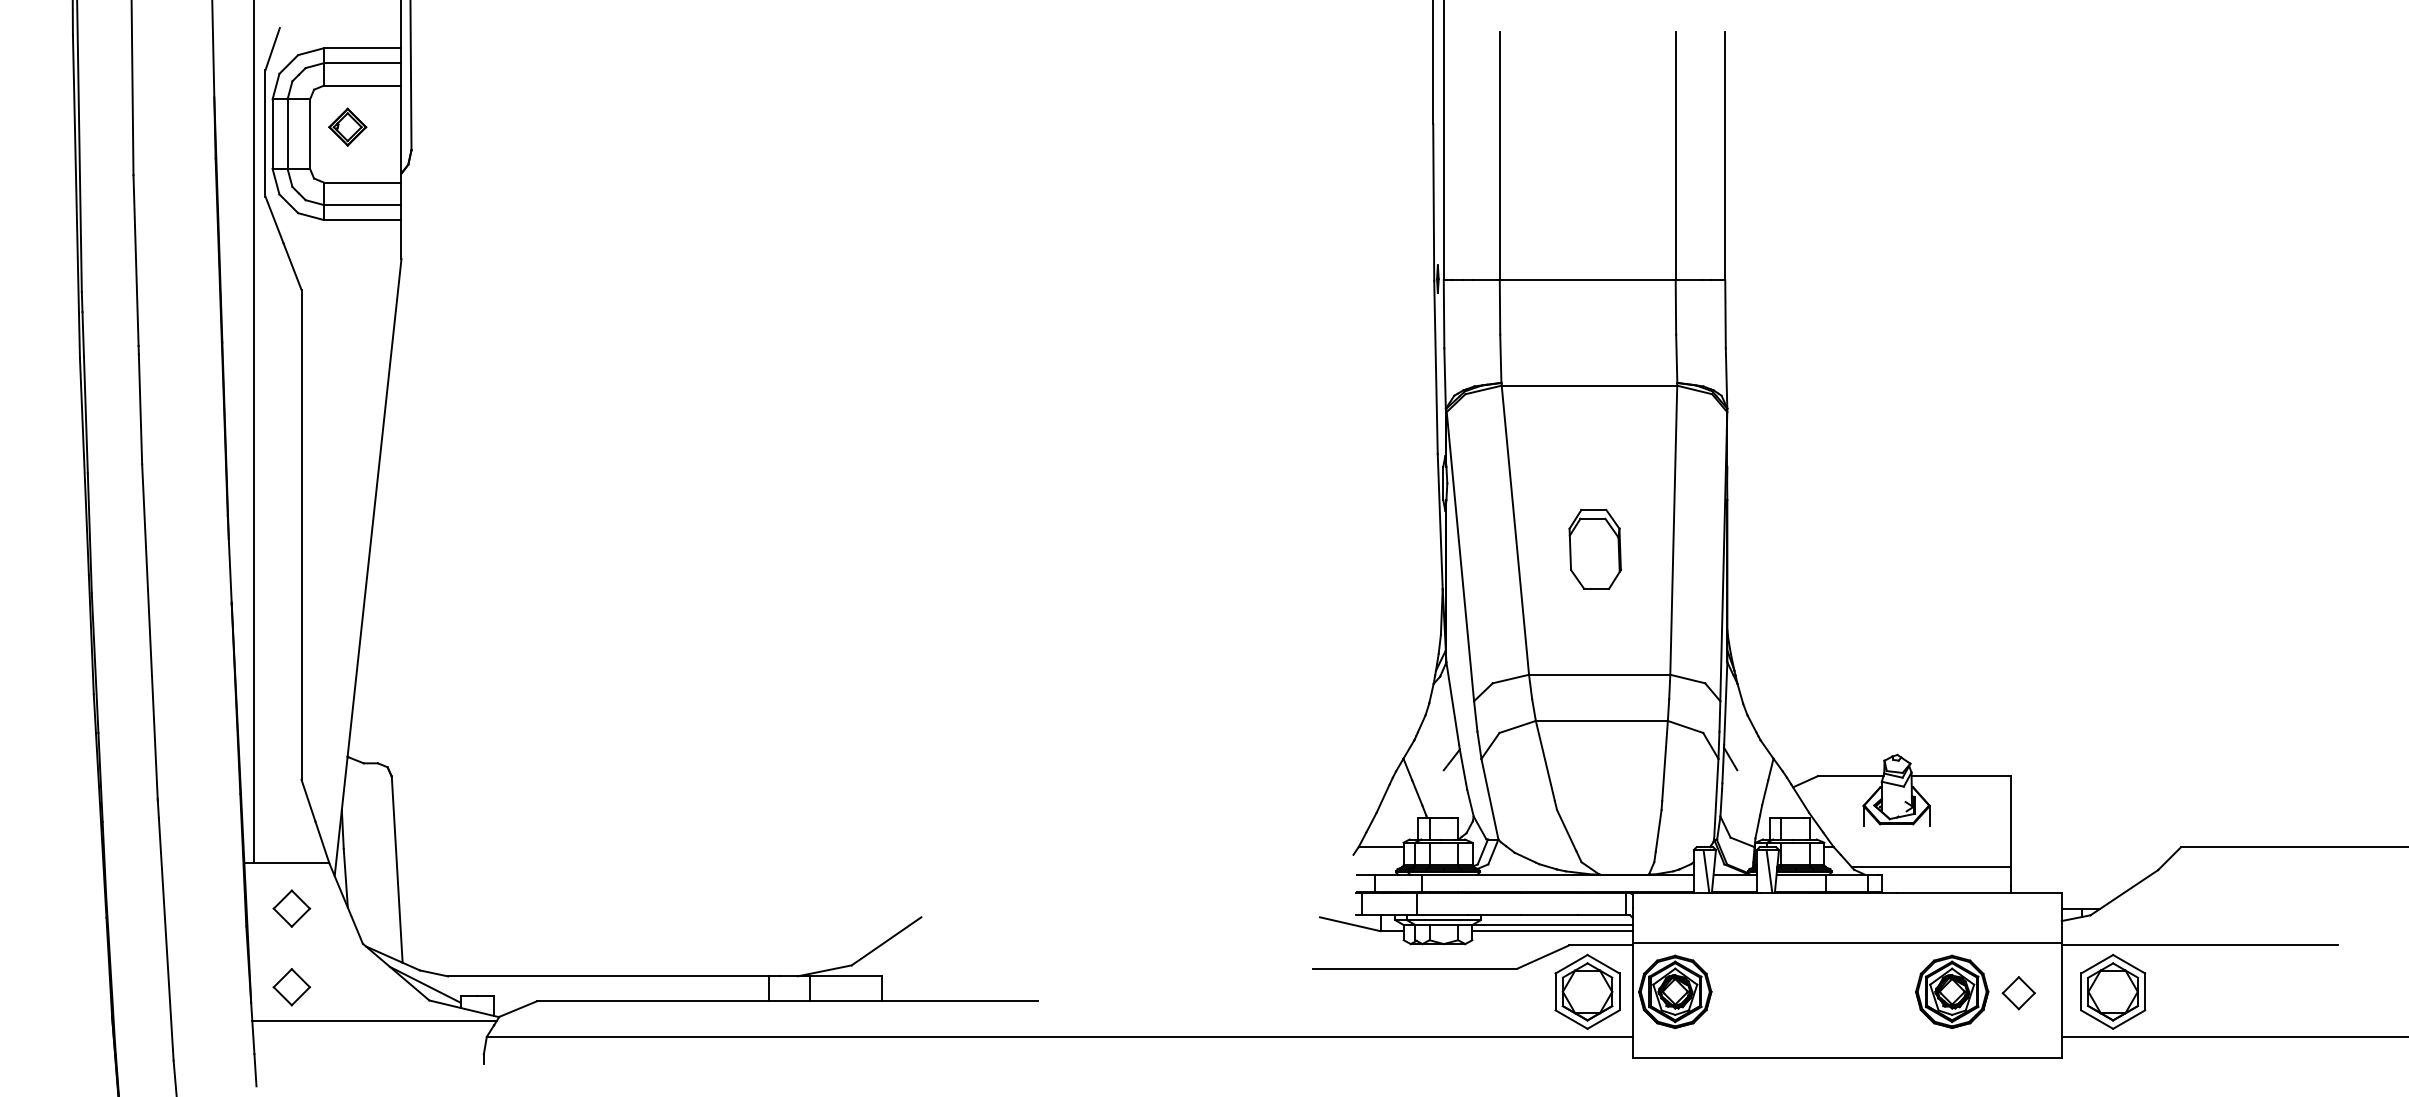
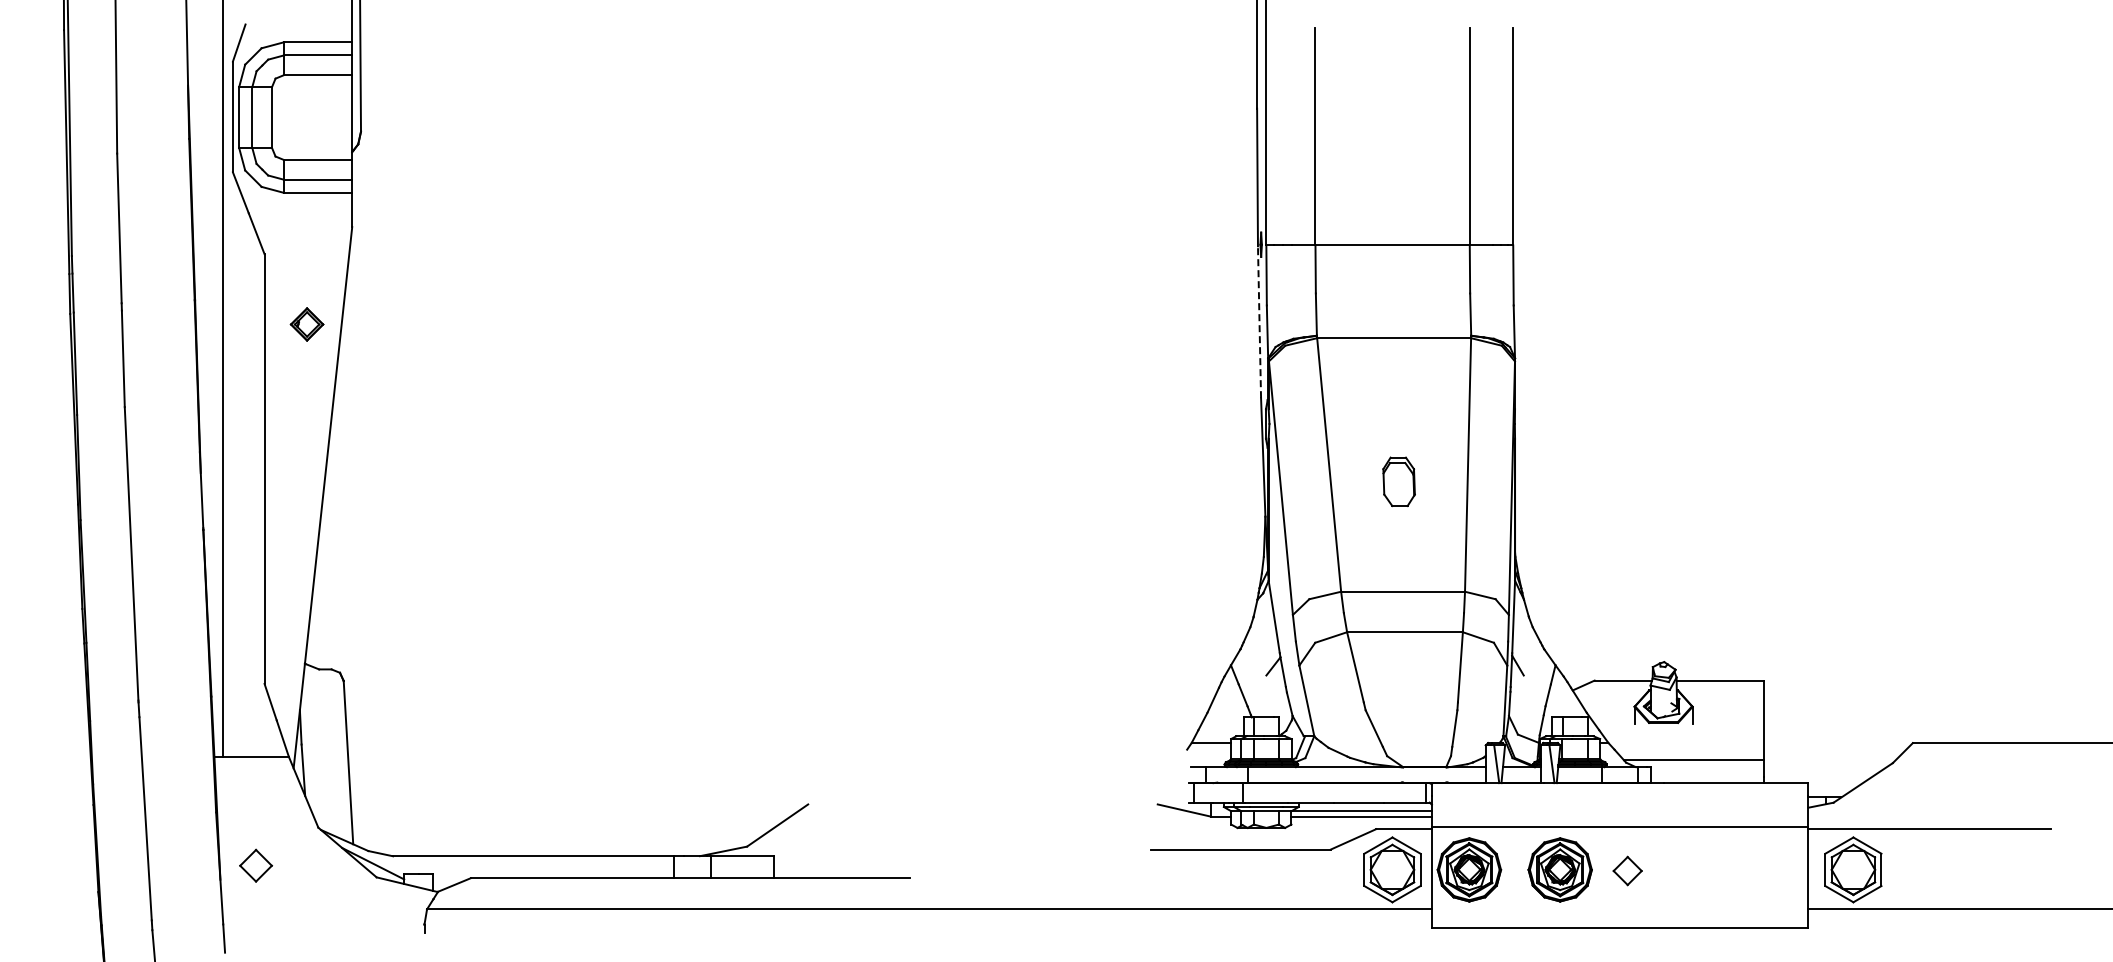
part: (347, 127) -> (306, 324), moved
line: (1435, 367) -> (1259, 322), solid -> dashed
part: (1594, 549) -> (1398, 481), size x0.7
part: (291, 908) -> (255, 796), removed
part: (1951, 991) -> (1559, 869), moved
part: (2018, 992) -> (1627, 870), moved
line: (374, 1021) -> (328, 895), removed

